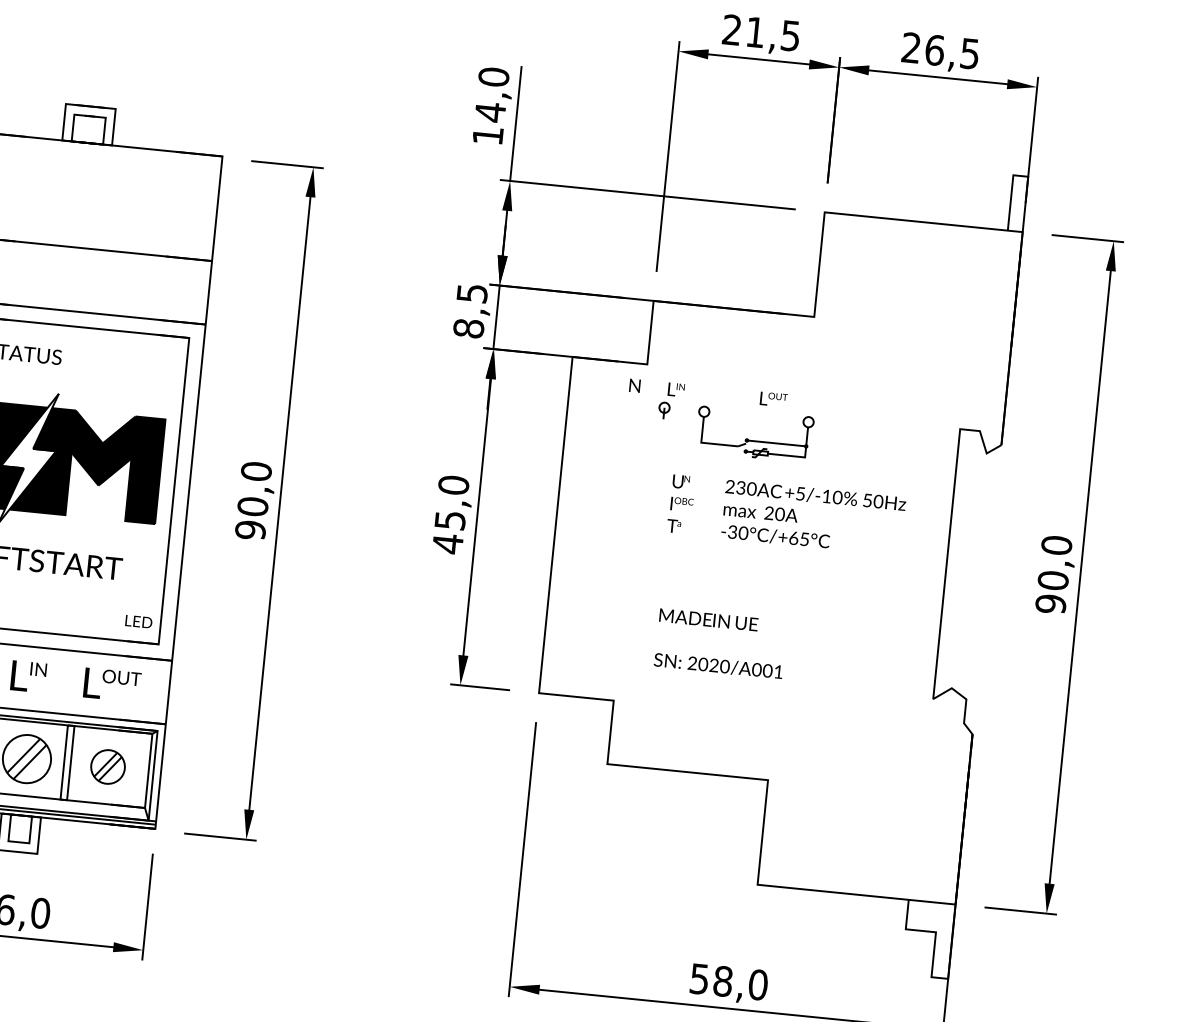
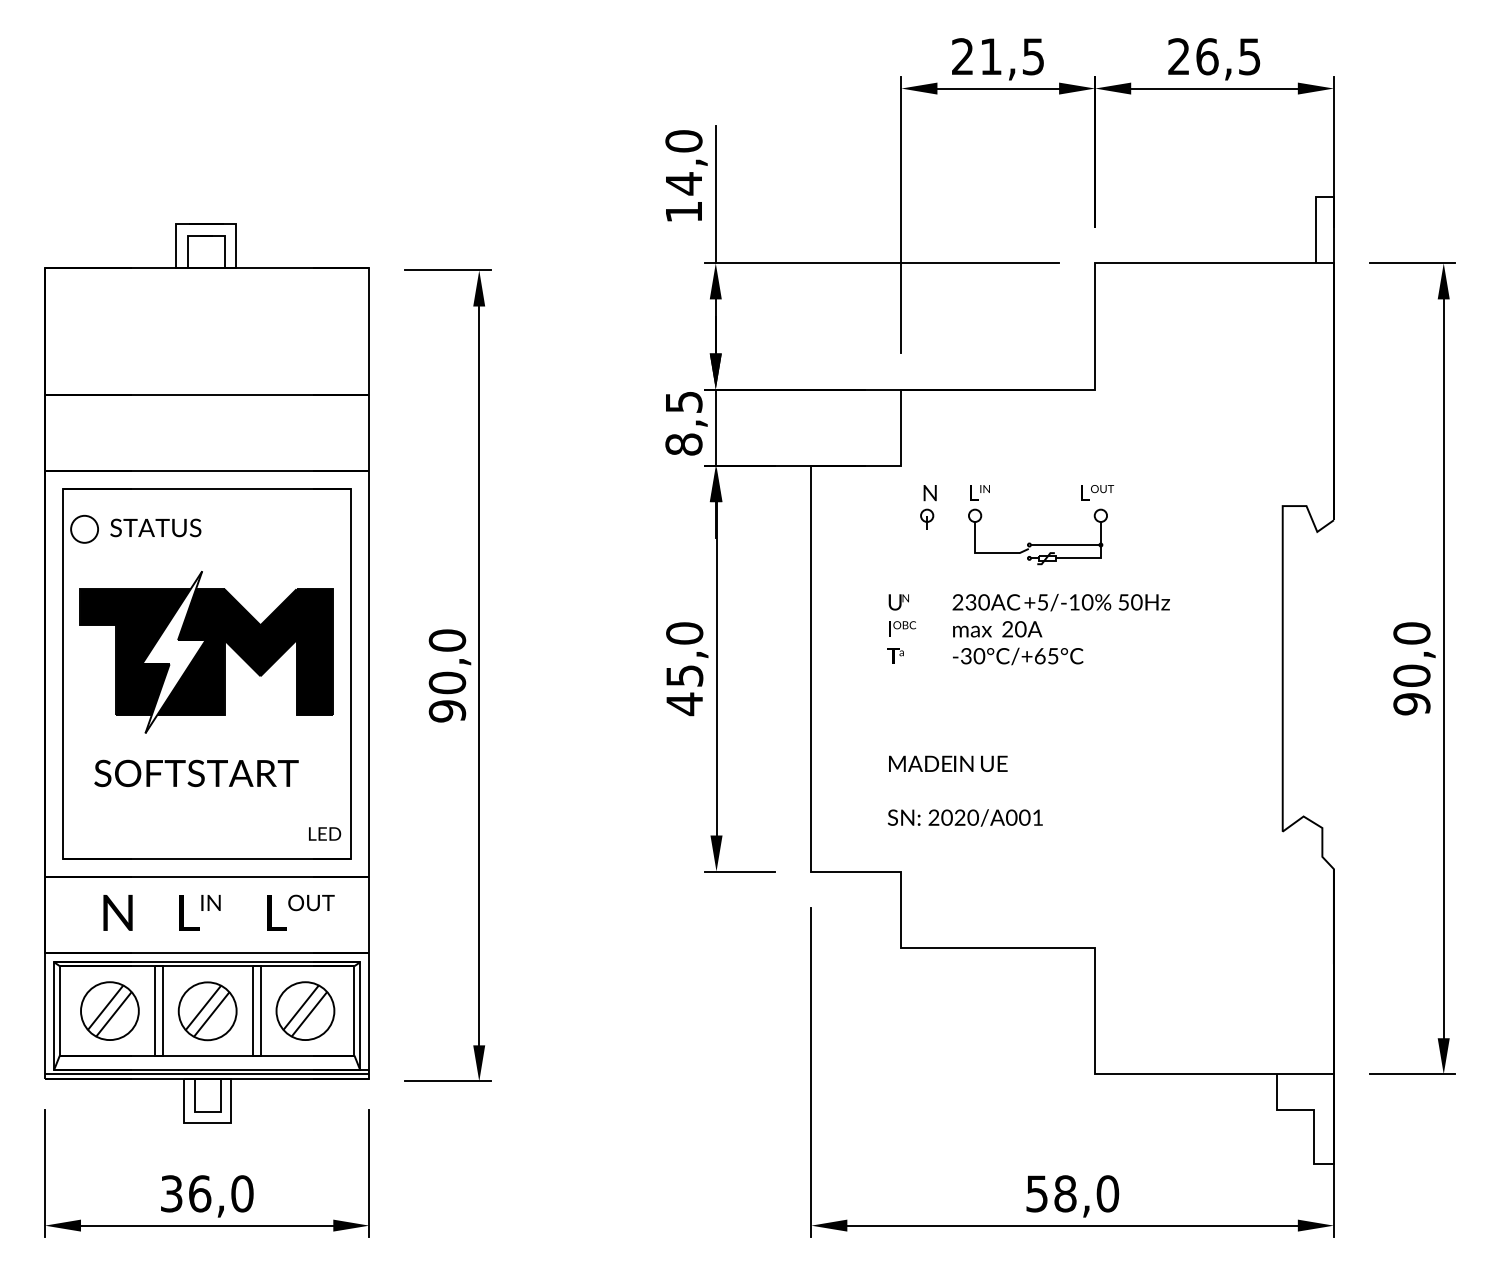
text: (708, 393) -> (1018, 493), moved
text: (779, 581) -> (1028, 709), moved
part: (108, 766) -> (305, 1010), size x1.43

